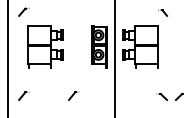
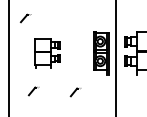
part: (45, 46) -> (47, 52), size x0.7
part: (23, 95) -> (33, 90), moved
part: (73, 95) -> (75, 91), moved

